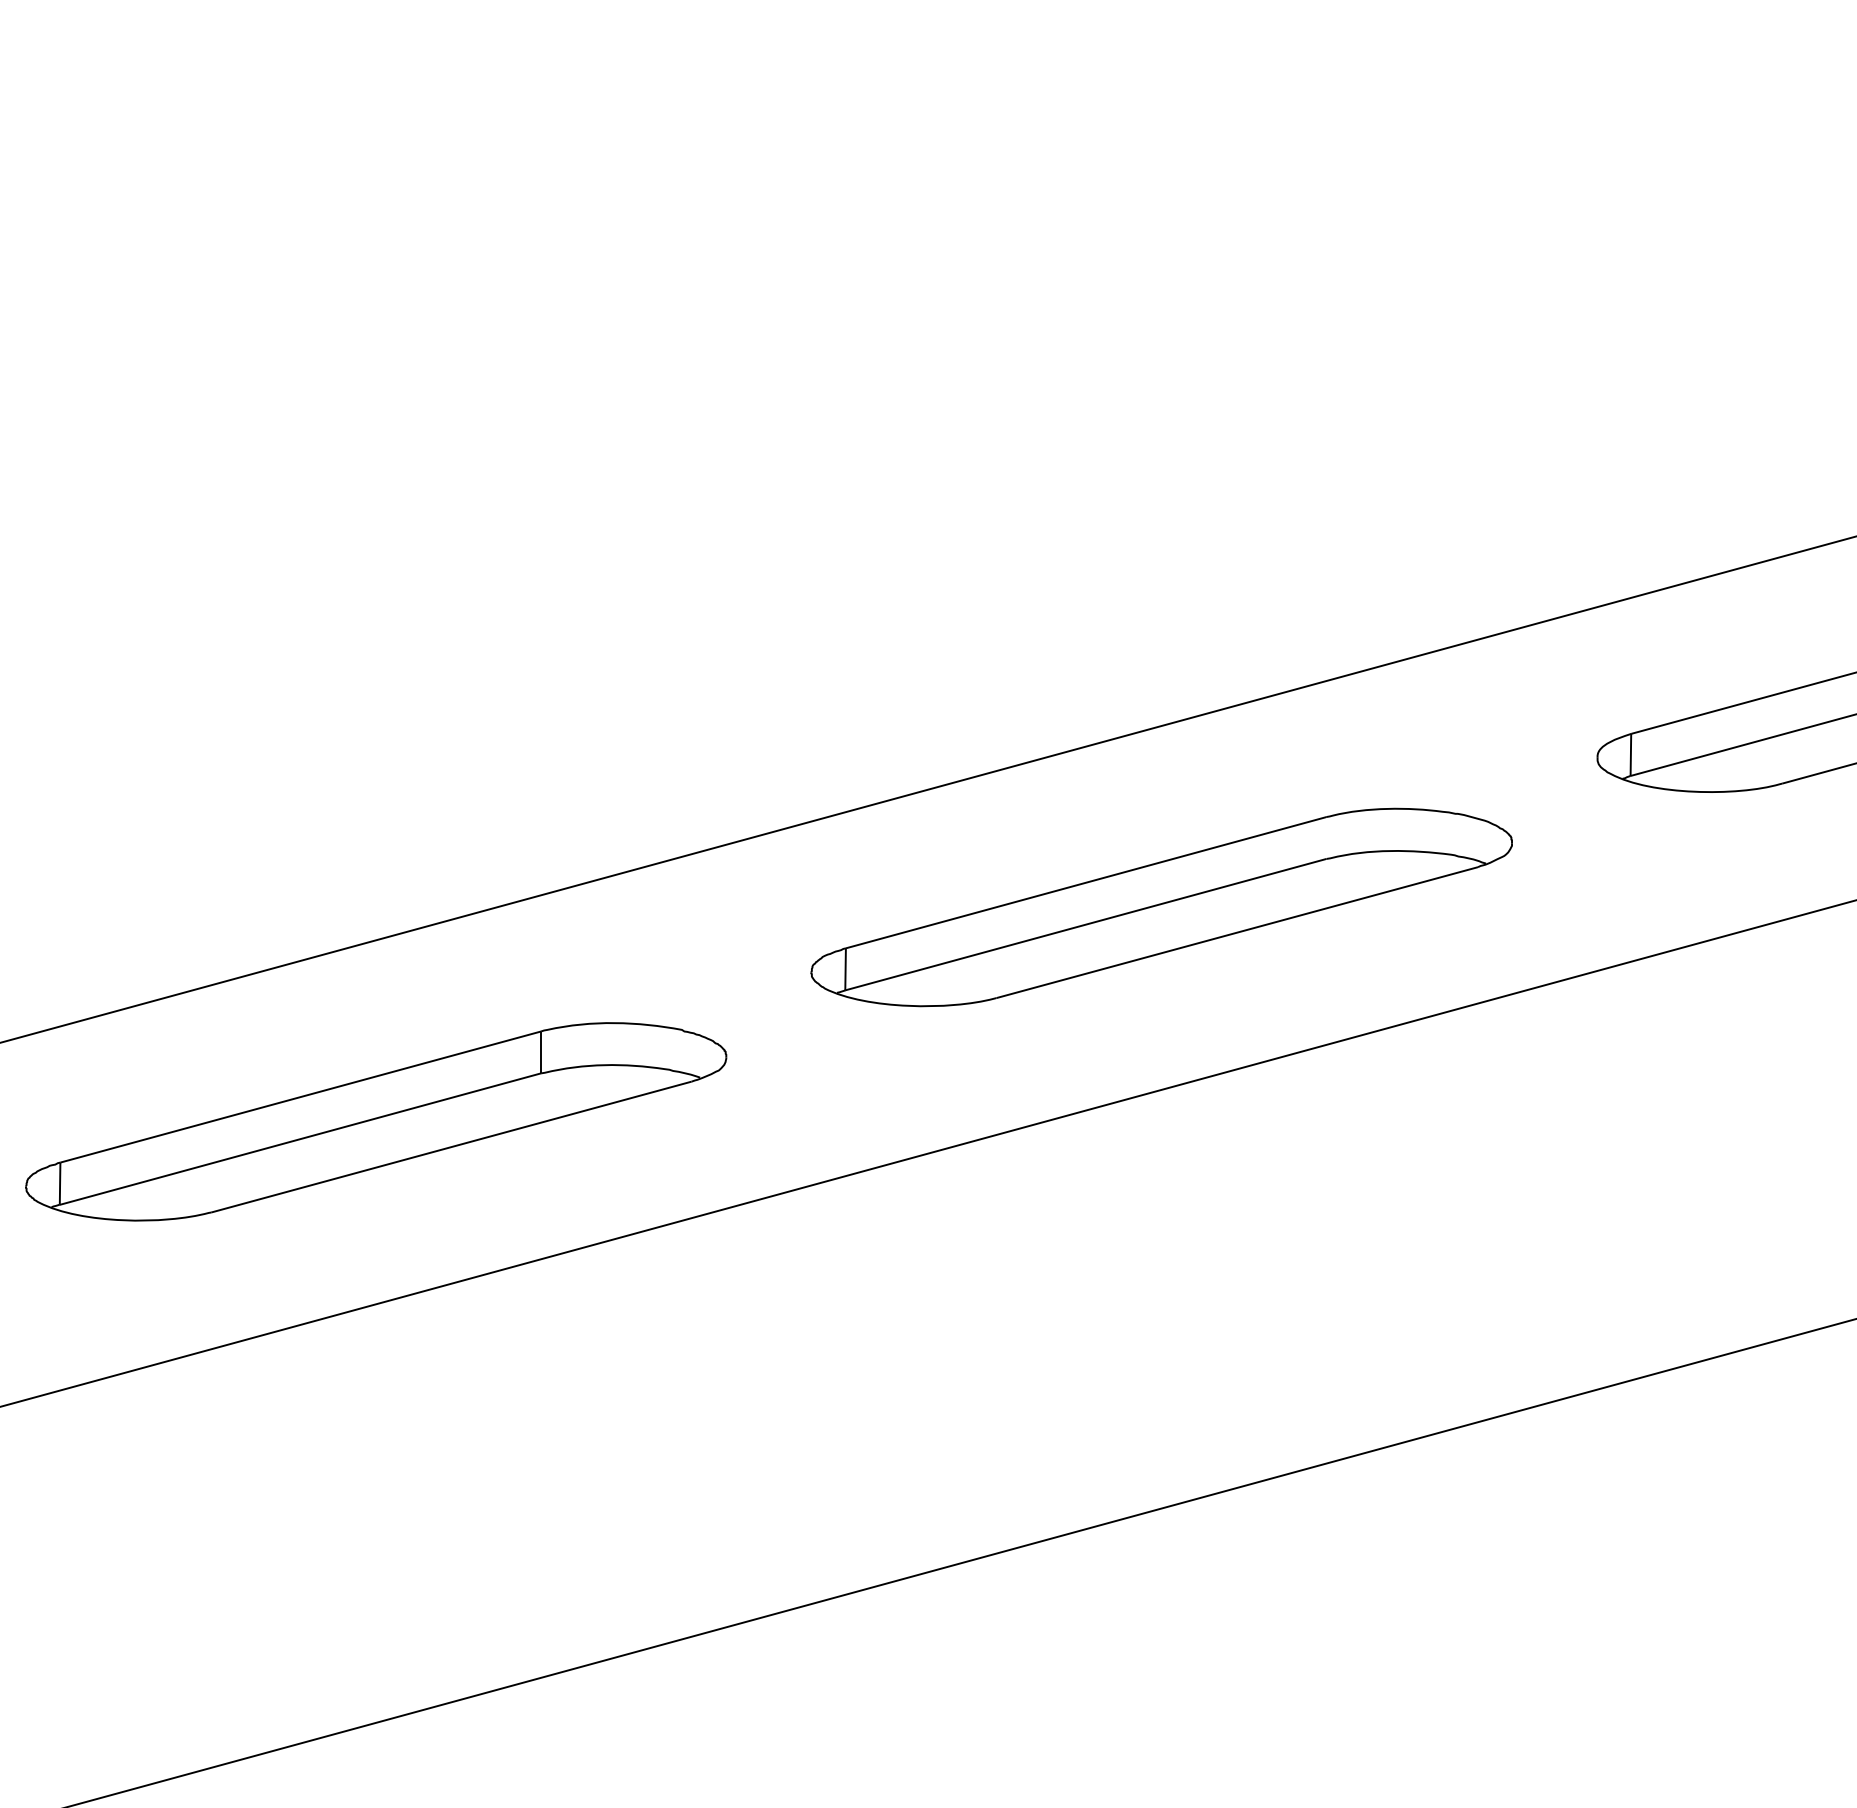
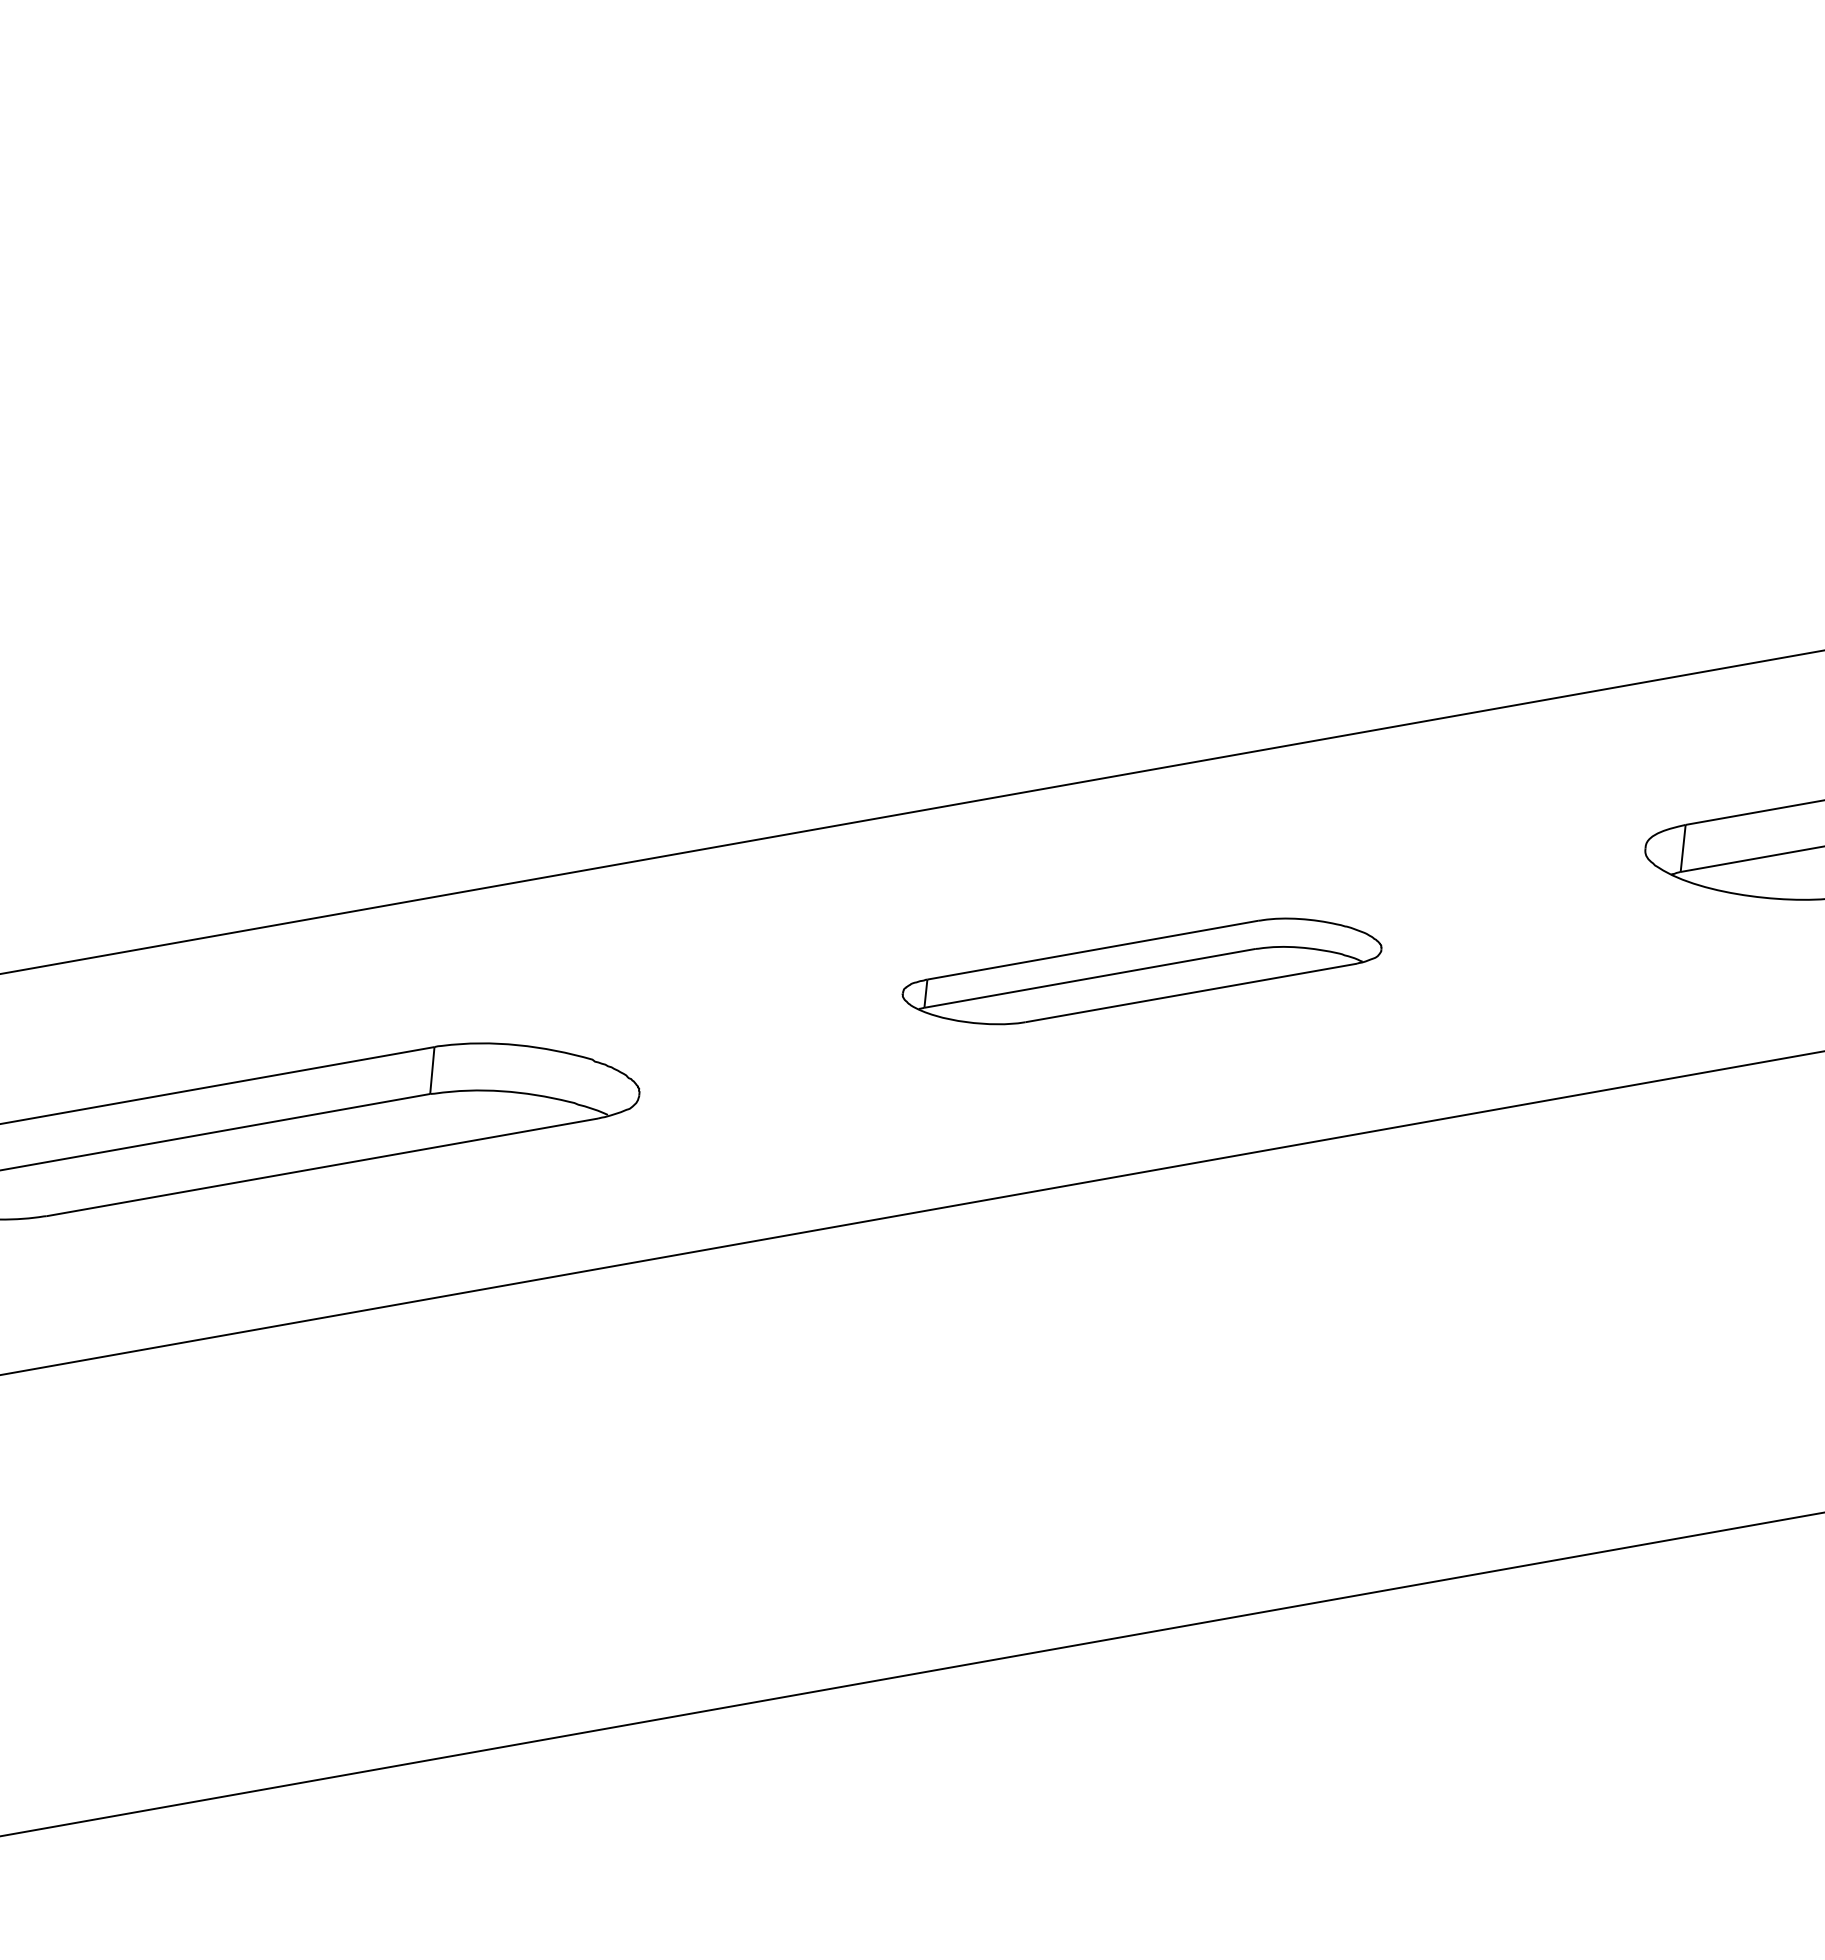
part: (1161, 907) -> (1141, 971), size x0.6

